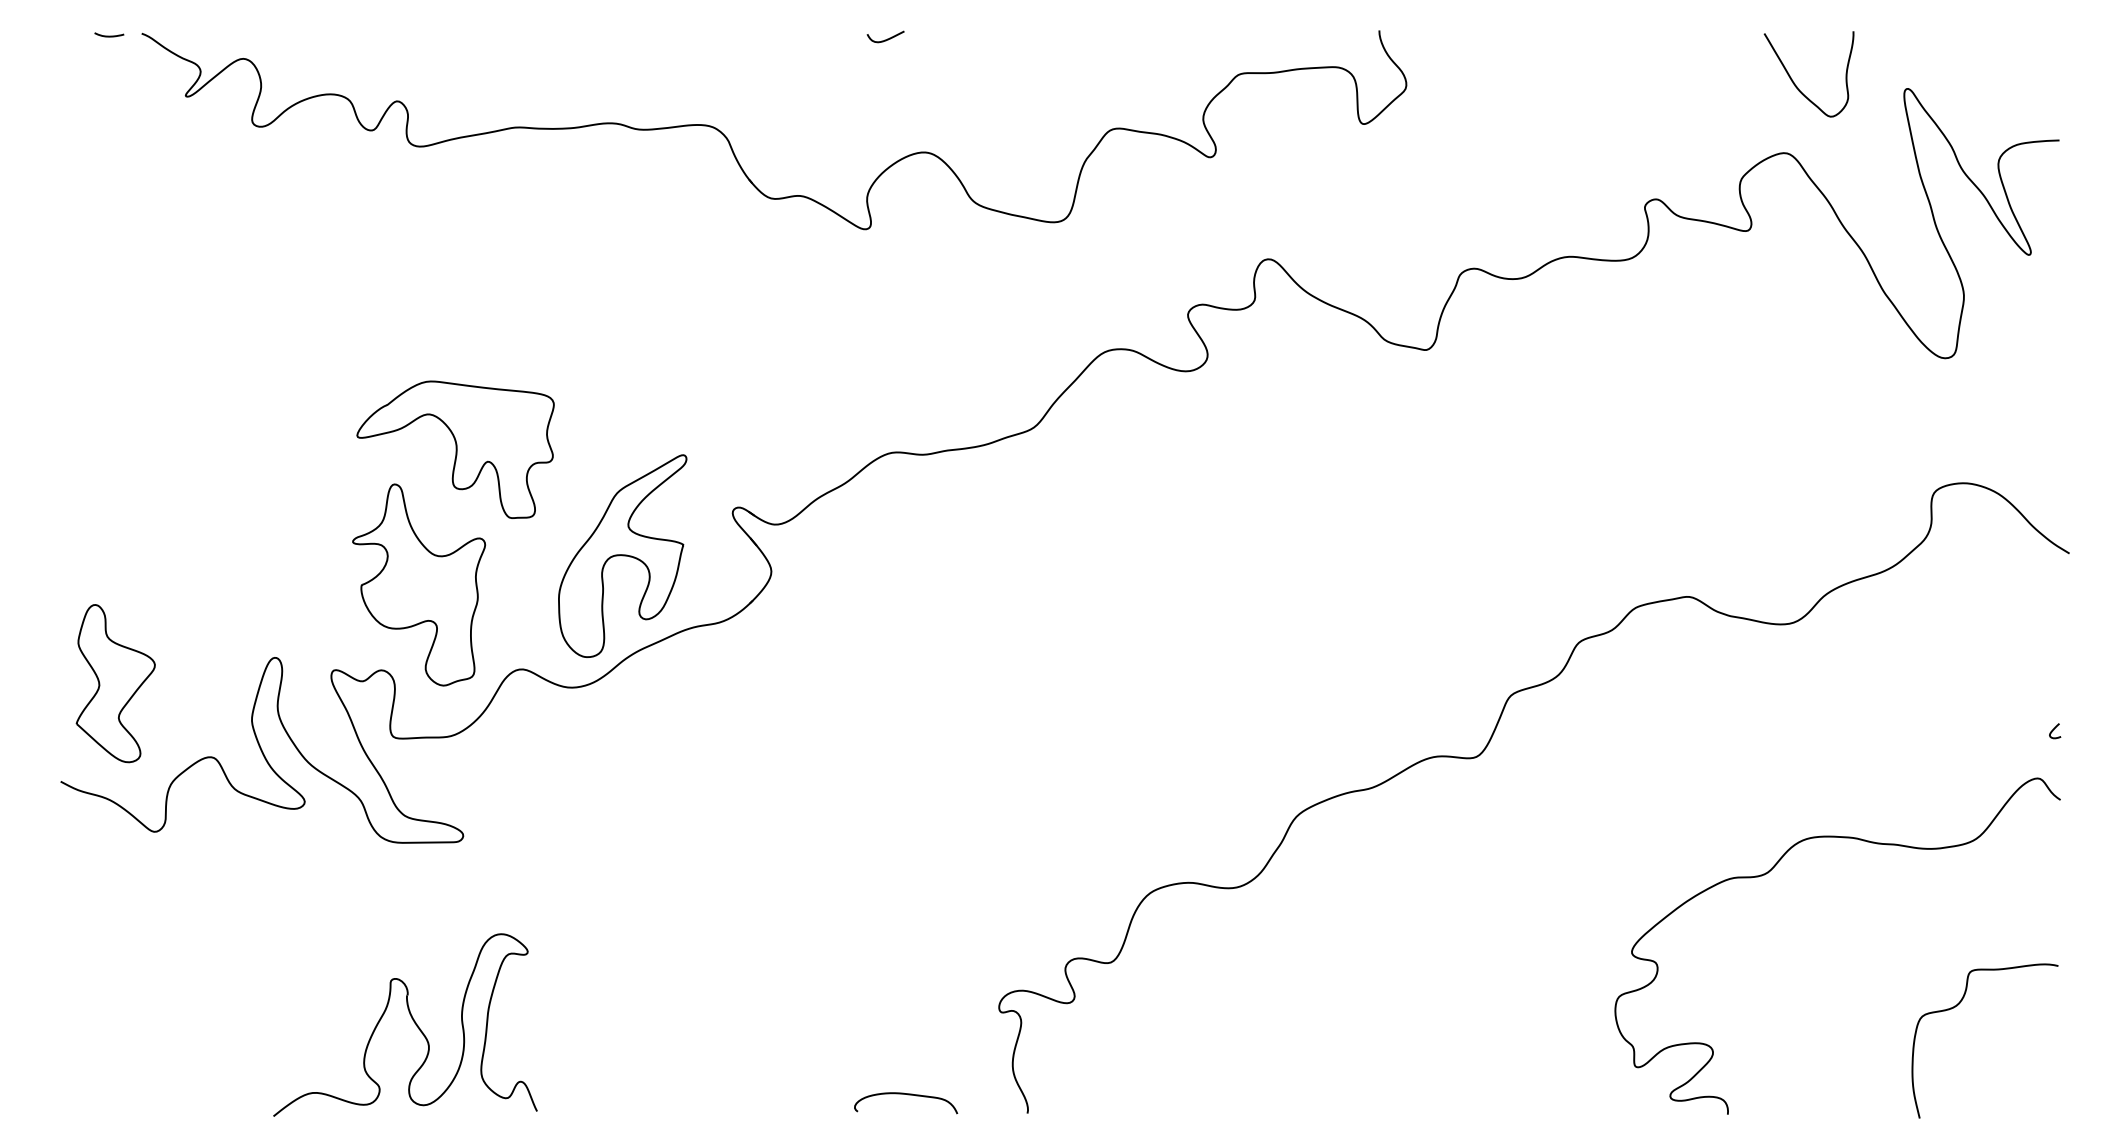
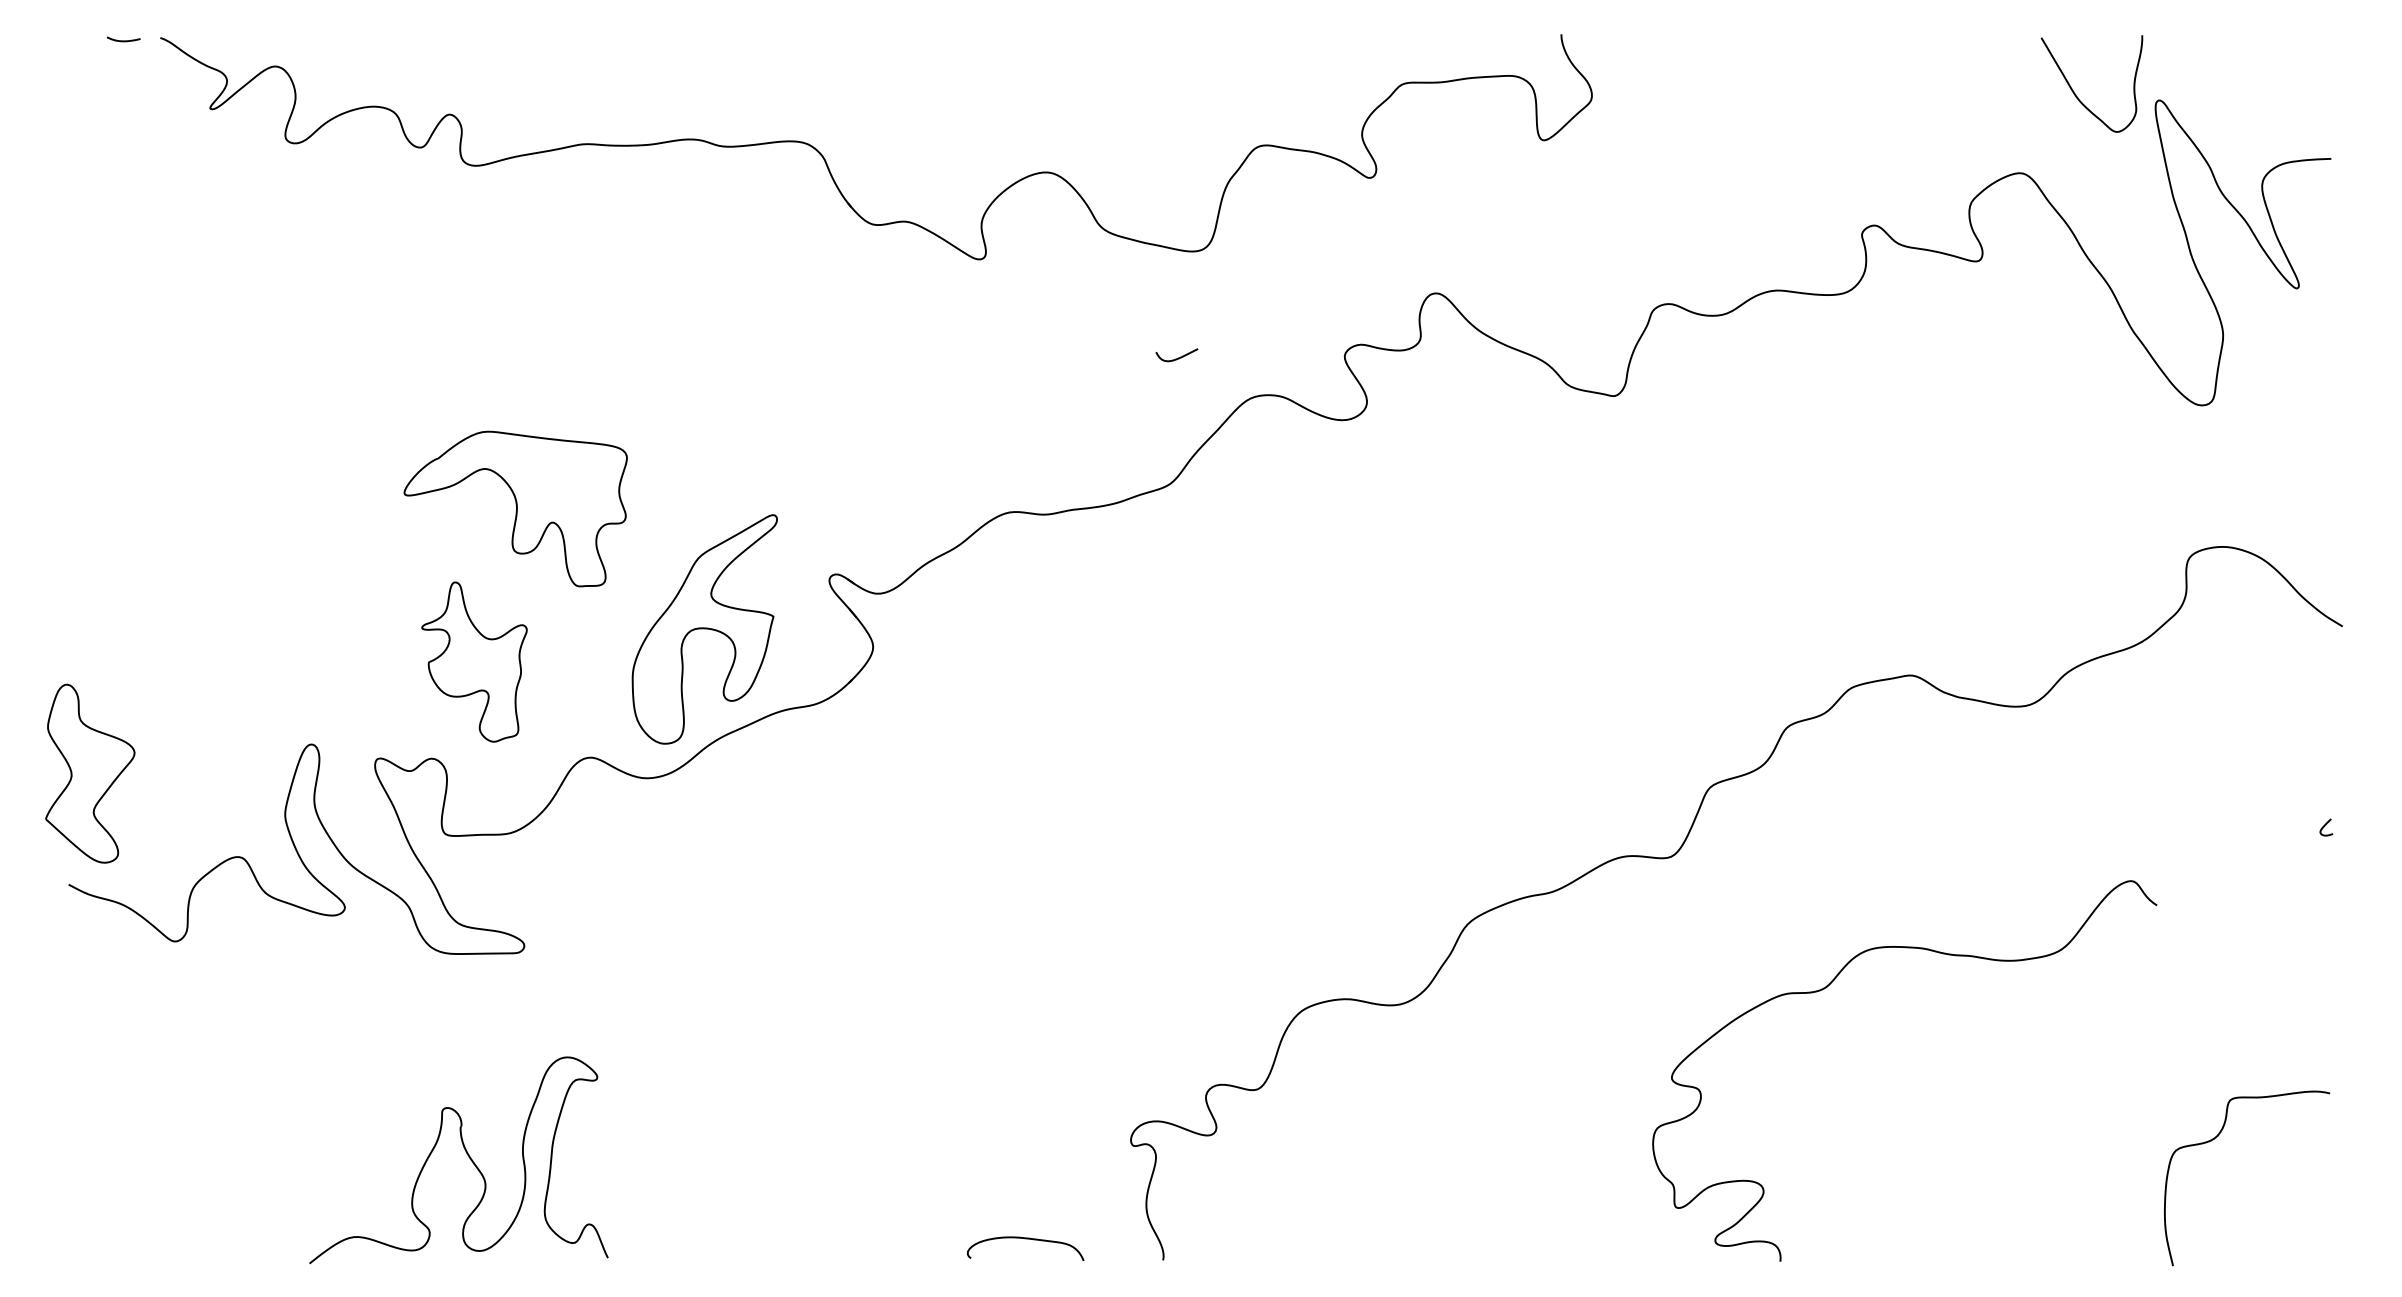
curve: (887, 38) -> (1178, 357), moved
curve: (1795, 83) -> (2076, 94), moved
part: (419, 584) -> (474, 661), size x0.7
part: (115, 683) -> (89, 773), moved
curve: (1768, 873) -> (1826, 988), moved

